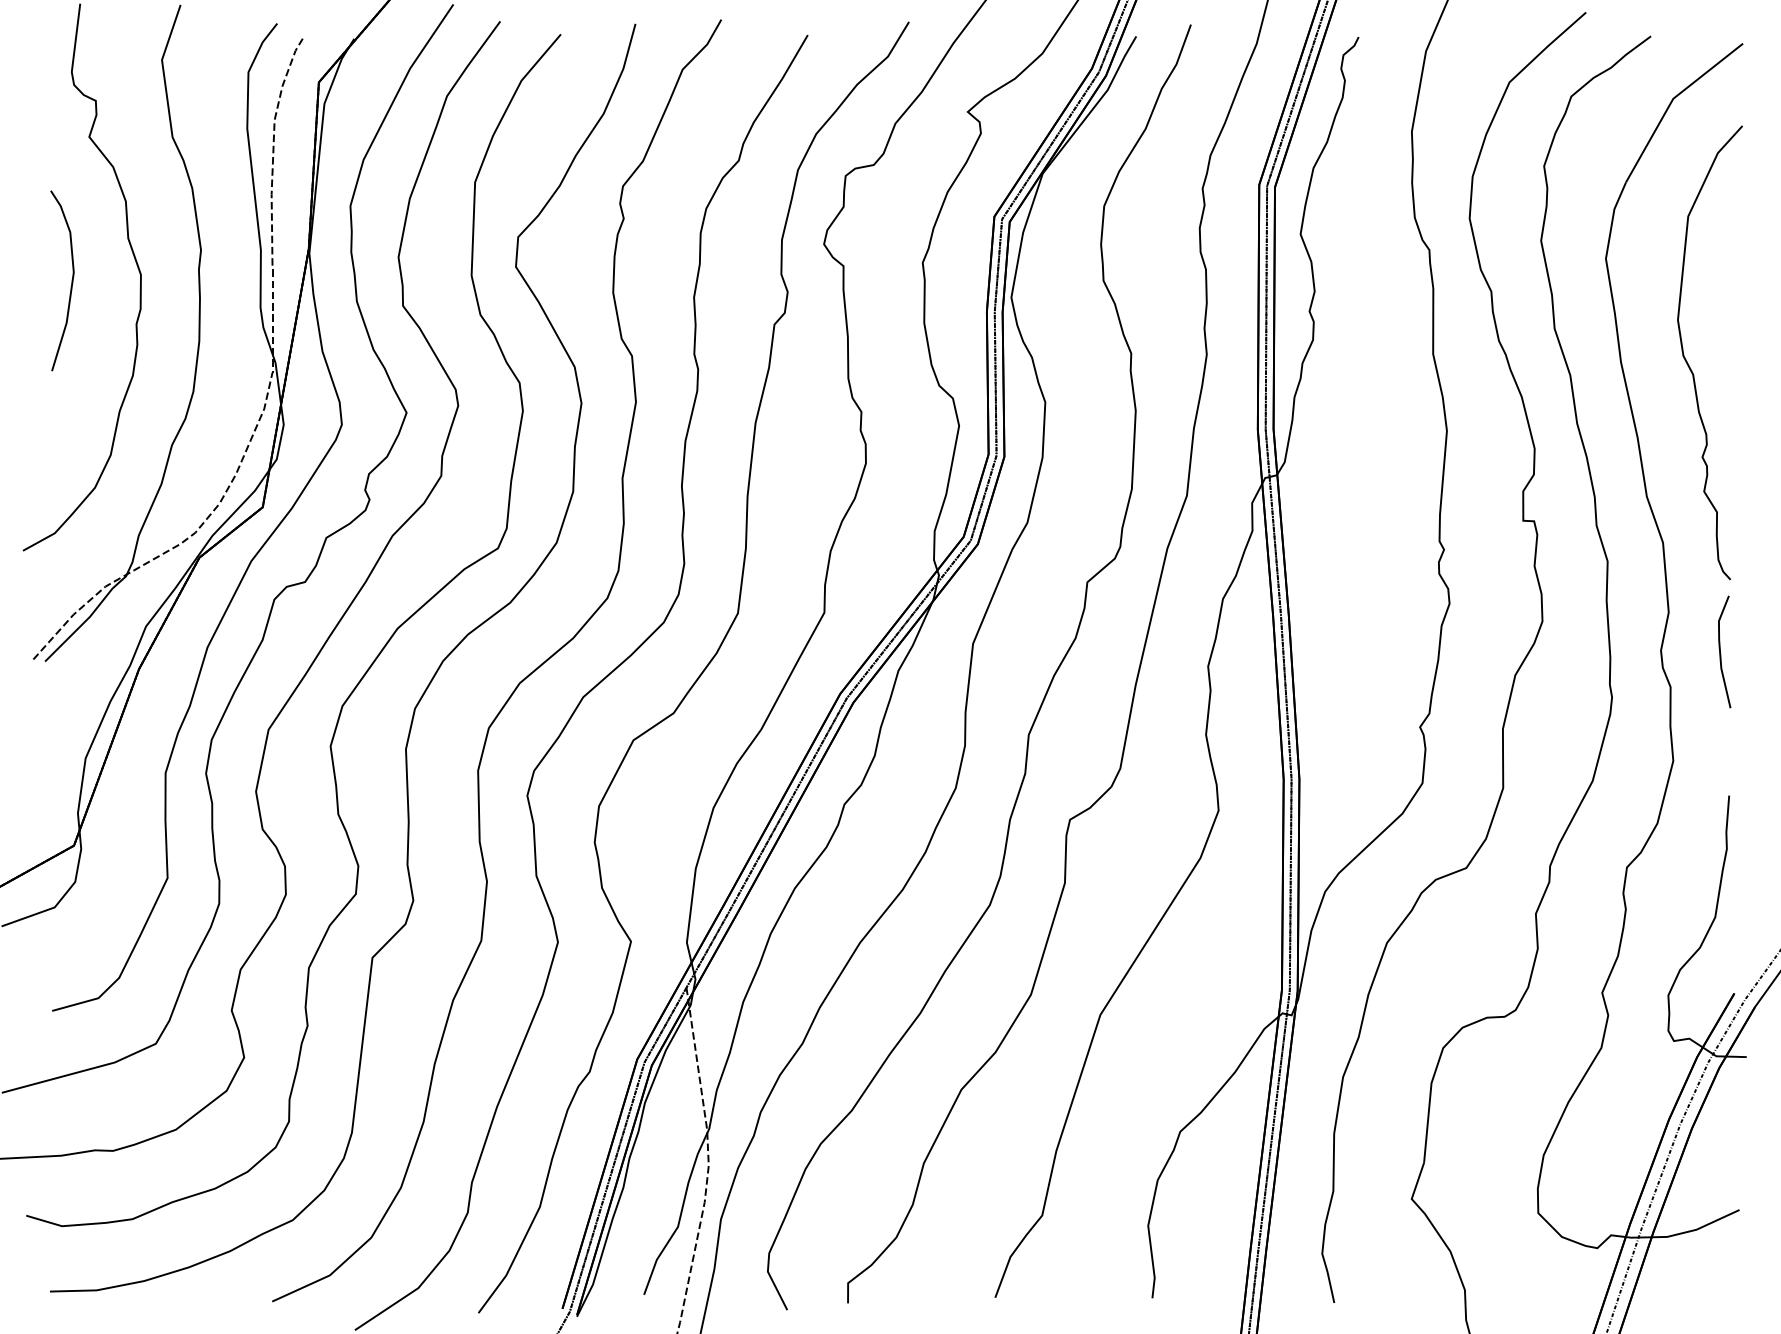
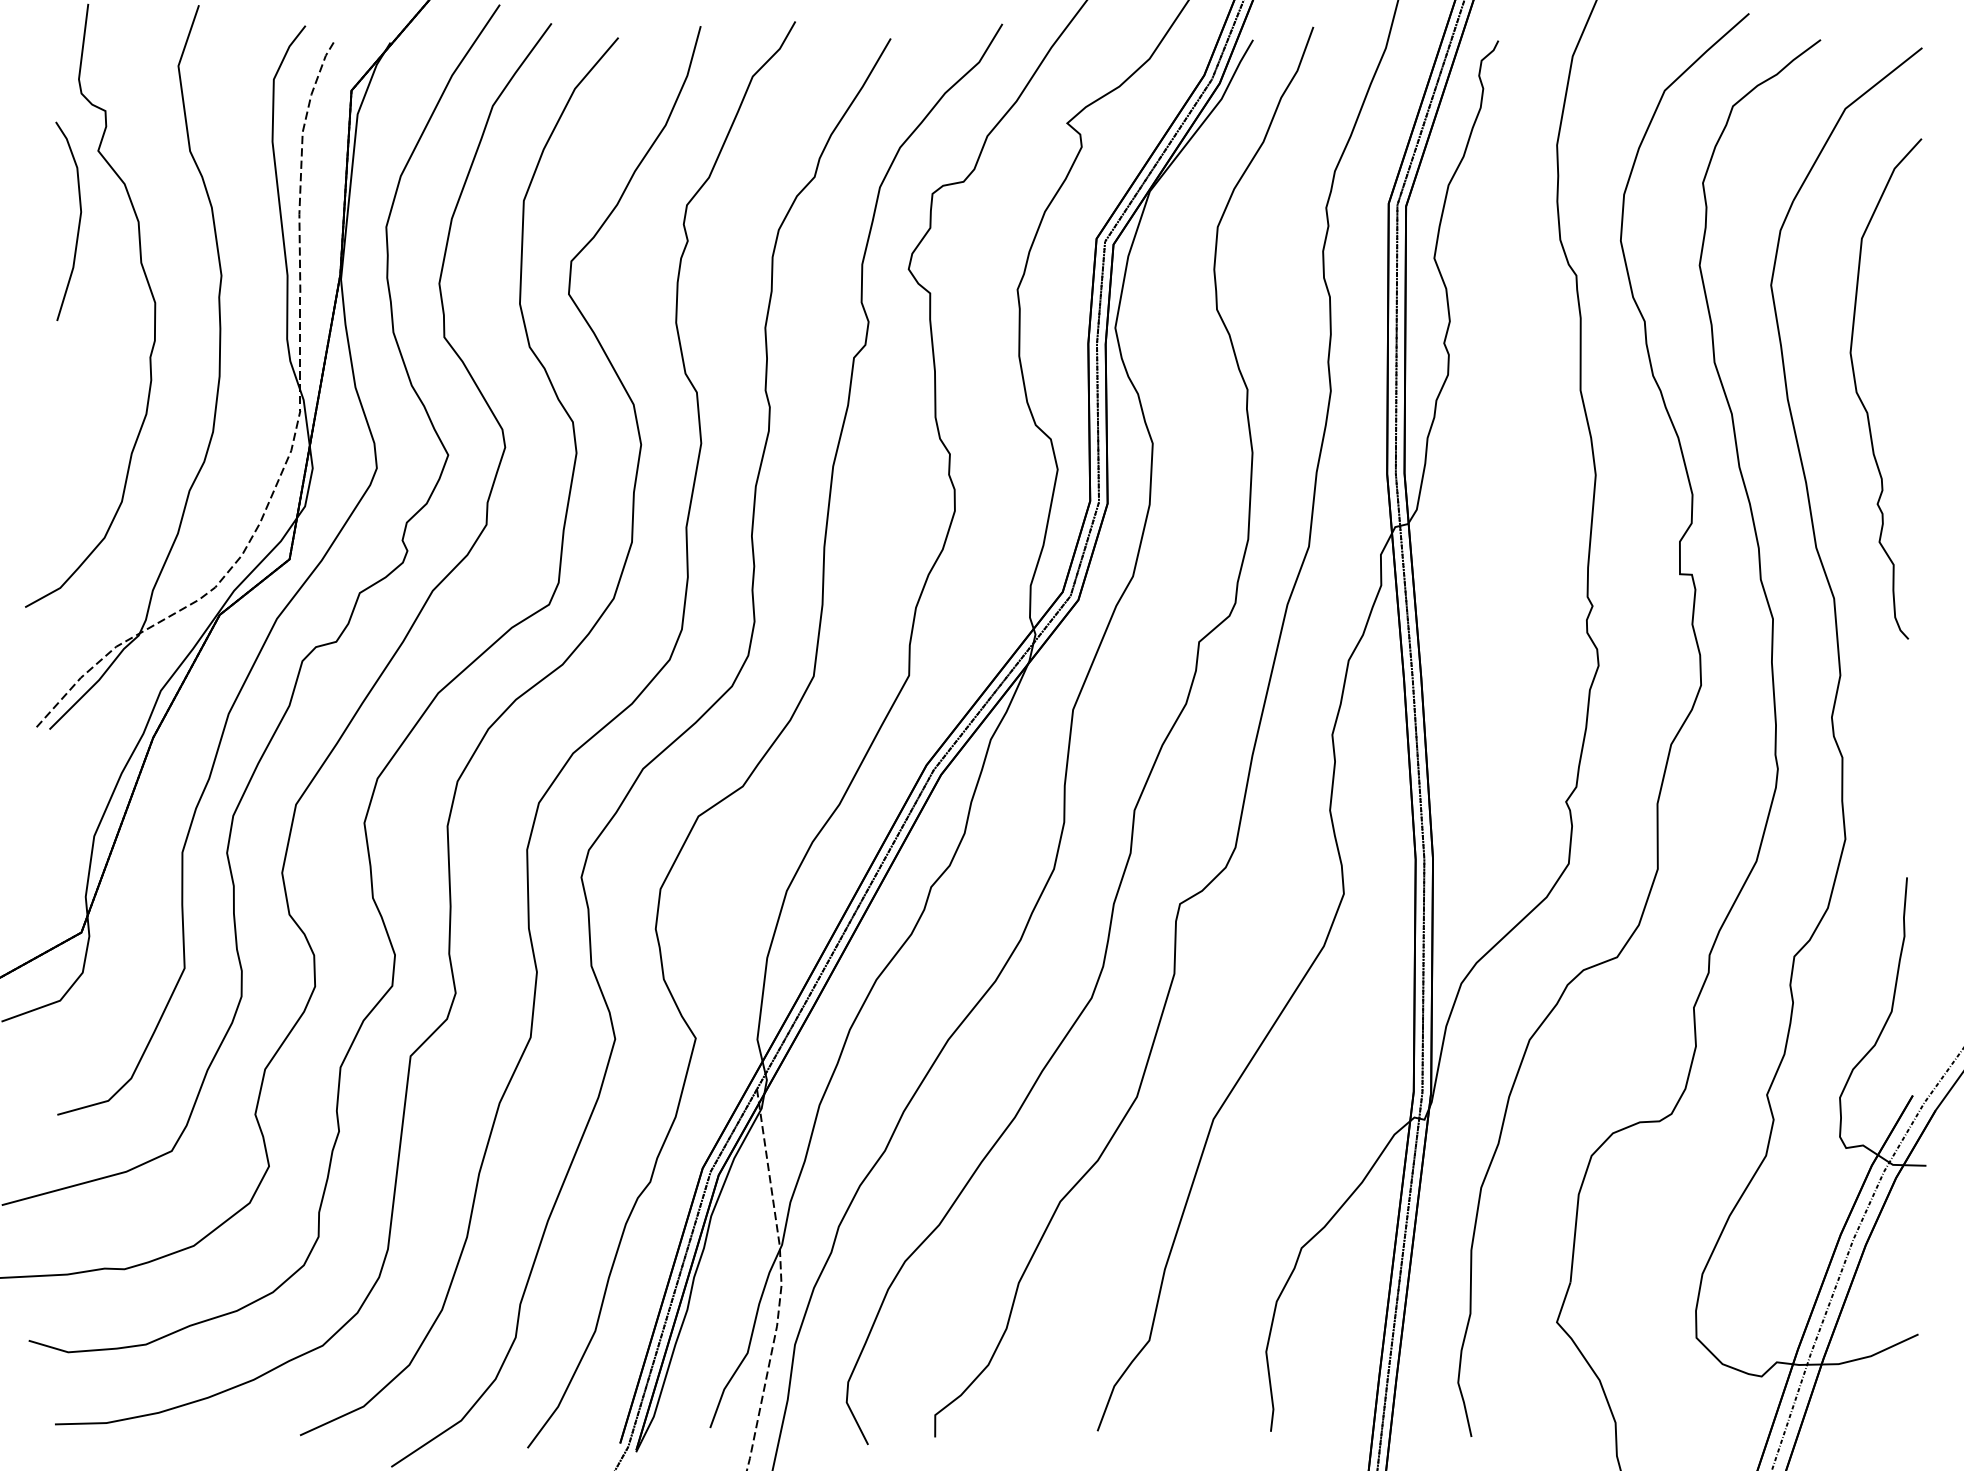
part: (71, 280) -> (78, 220), moved
line: (1721, 653) -> (1898, 720), removed

